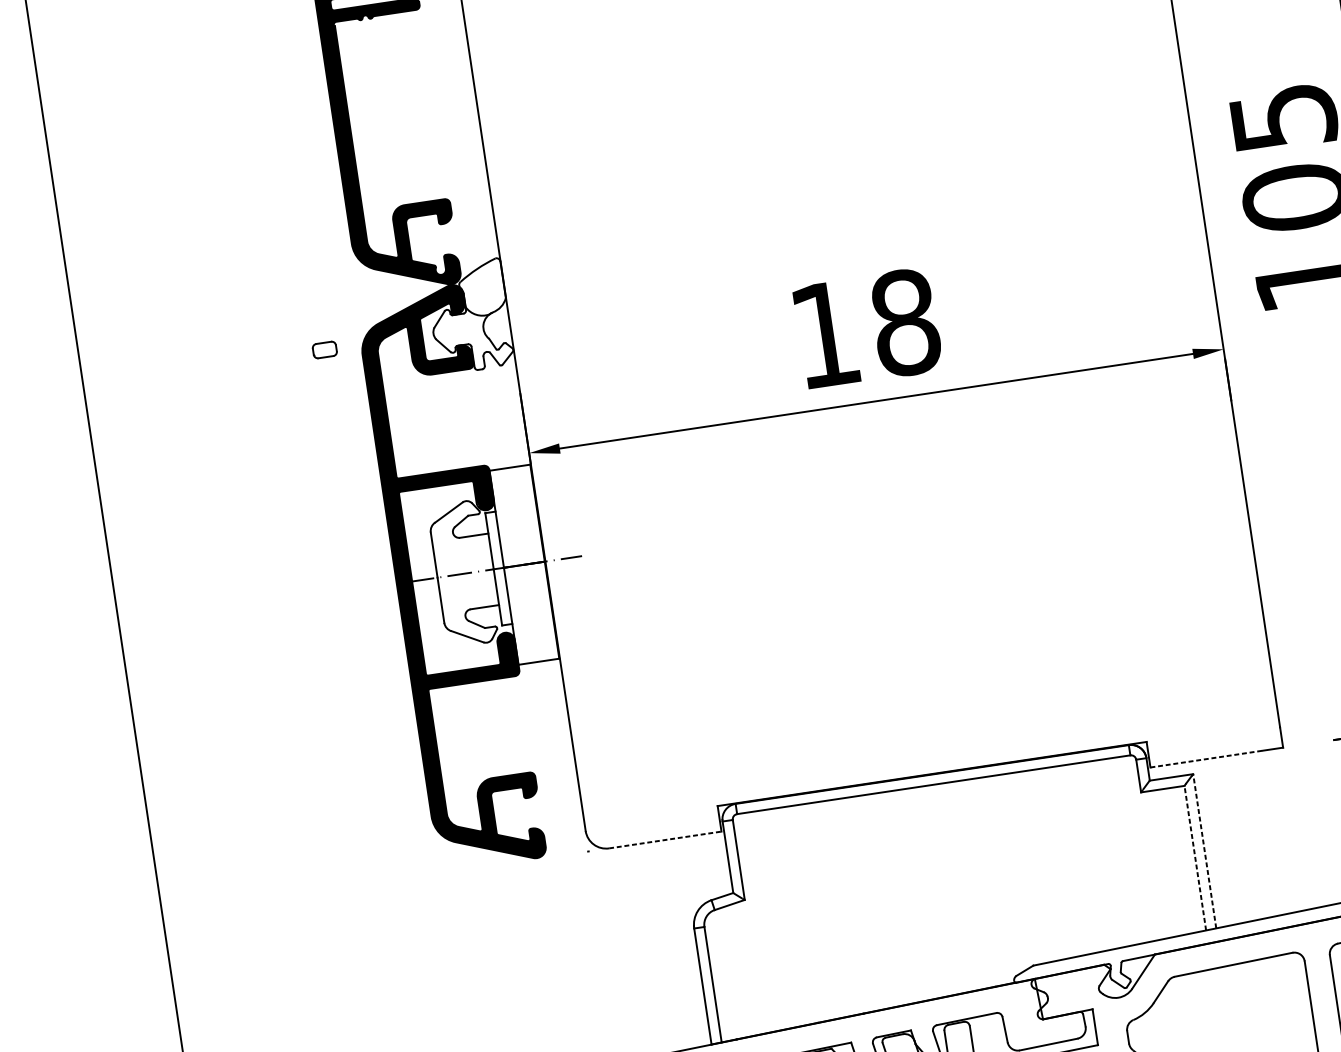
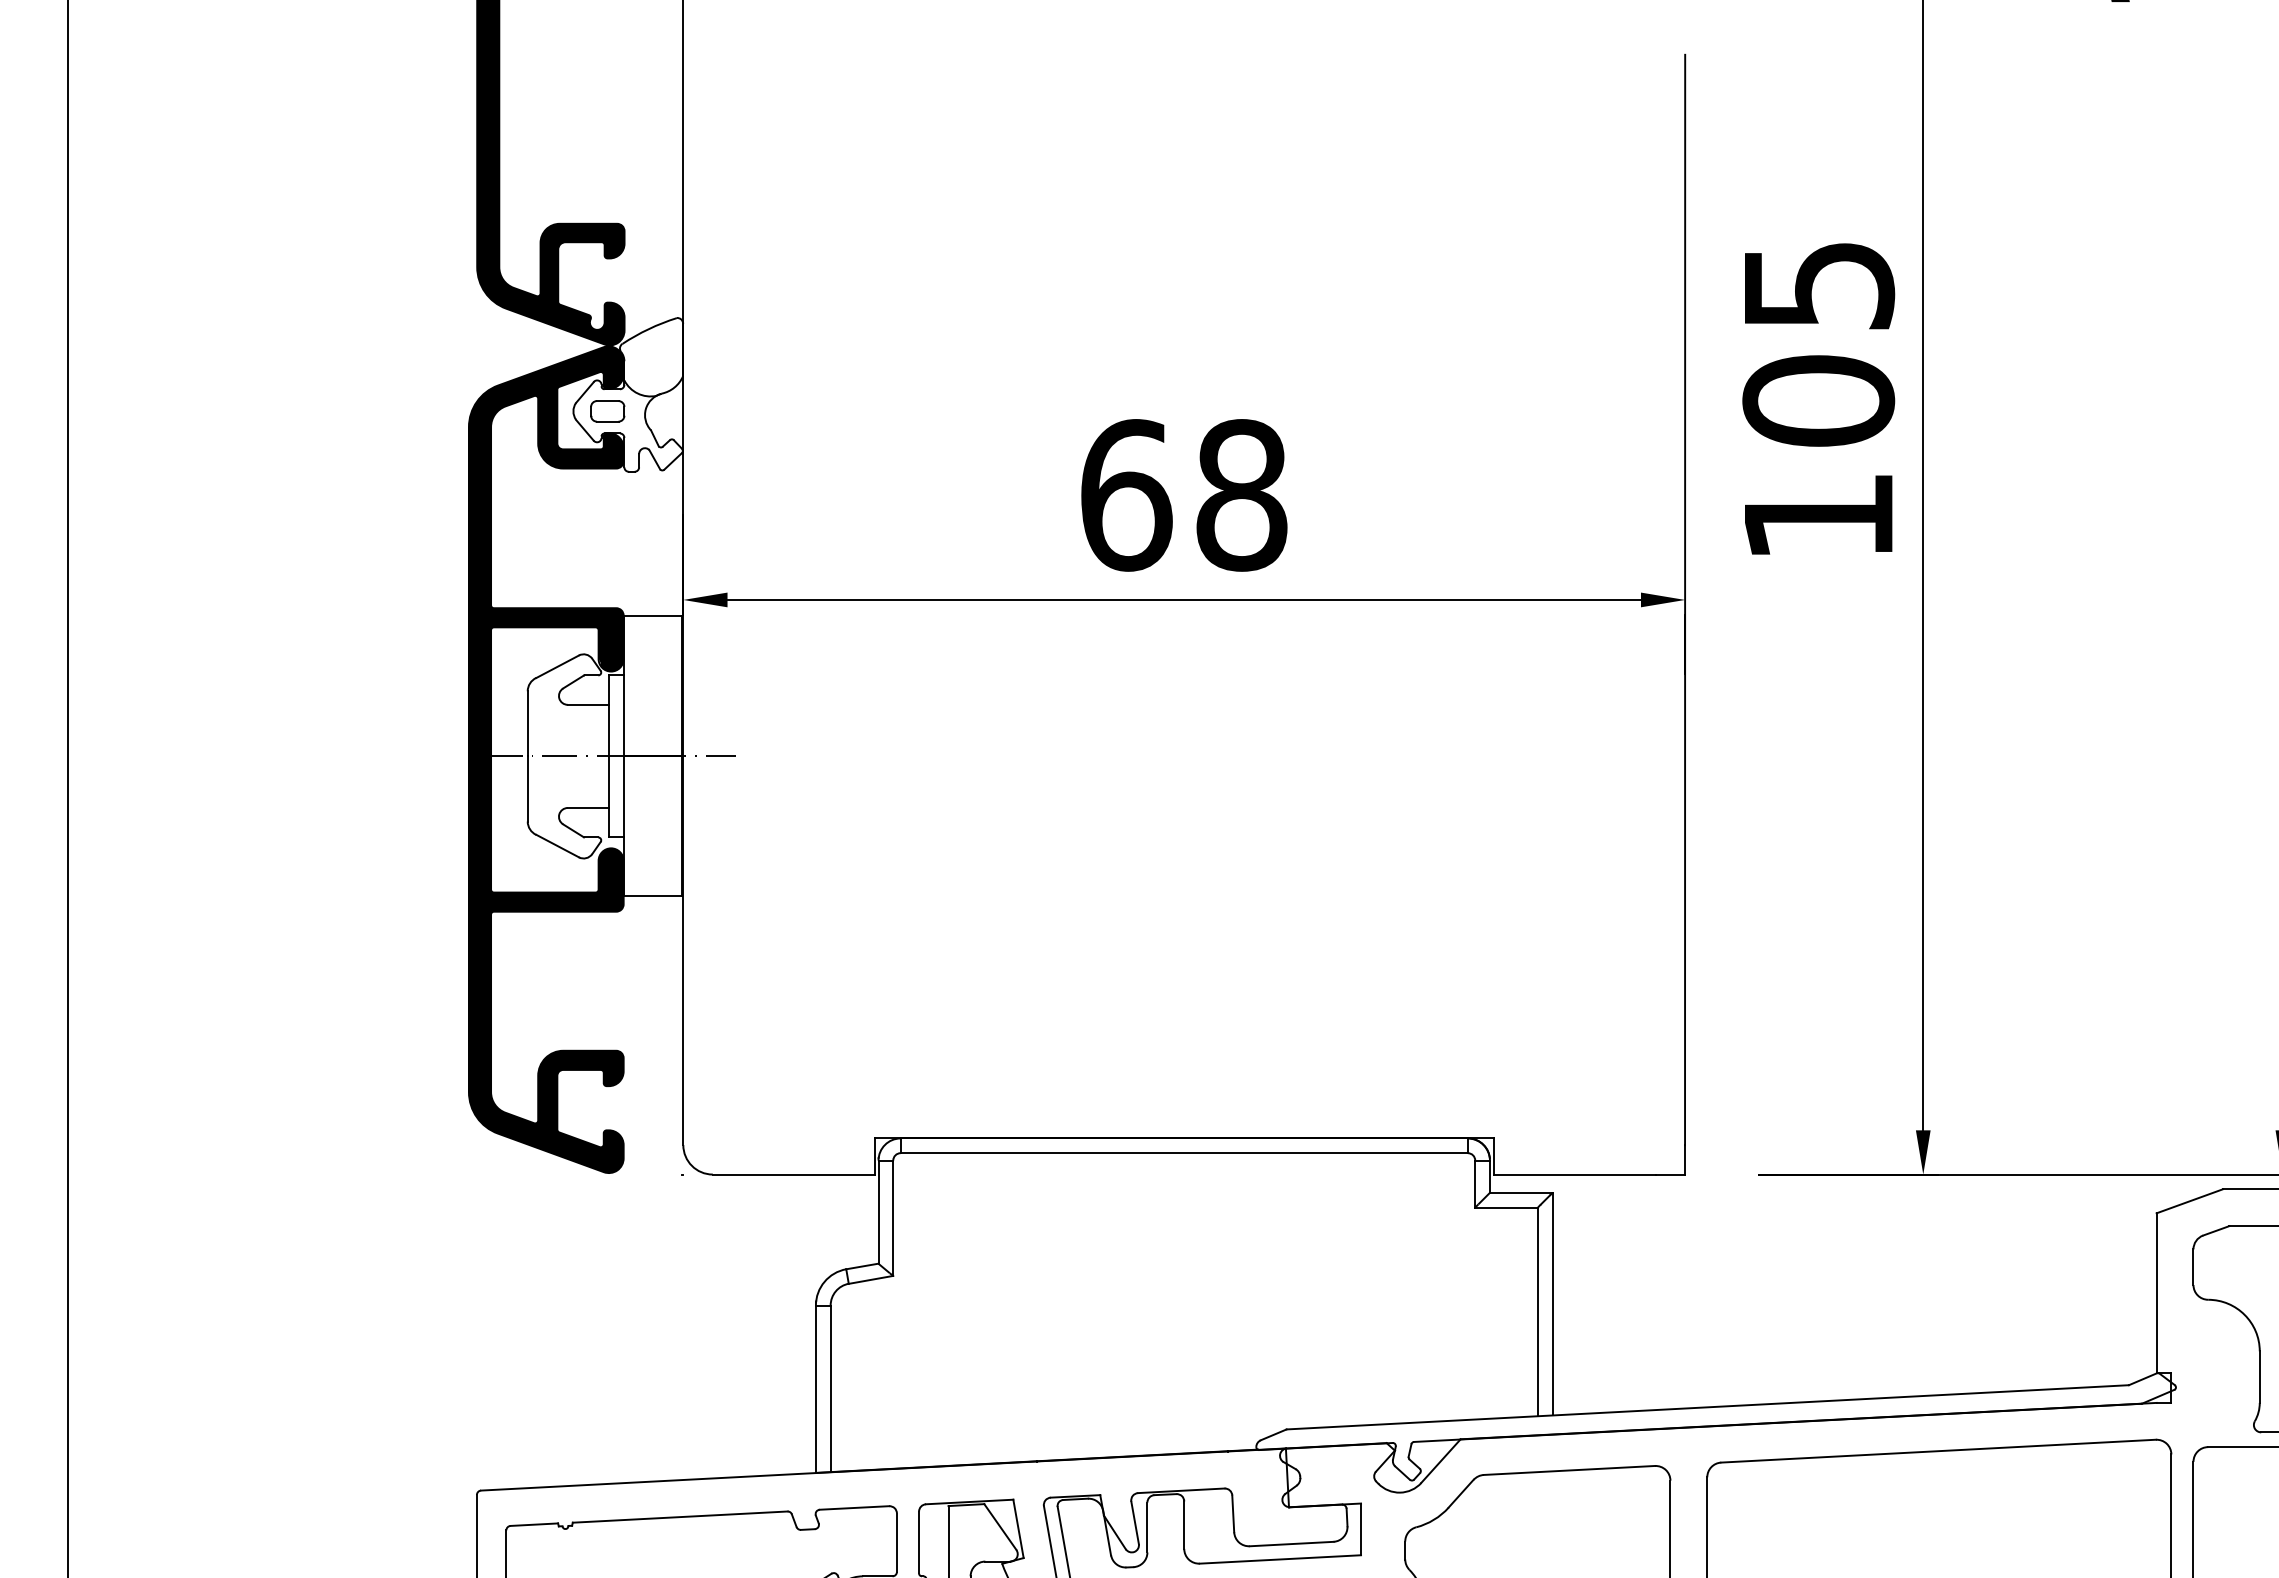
text: (825, 334) -> (1126, 495), 18 -> 68
part: (324, 350) -> (607, 411), moved
line: (1207, 758) -> (1575, 1174), dashed -> solid
line: (665, 839) -> (794, 1174), dashed -> solid
line: (1204, 850) -> (1552, 1303), dashed -> solid
line: (1195, 857) -> (1537, 1311), dashed -> solid

